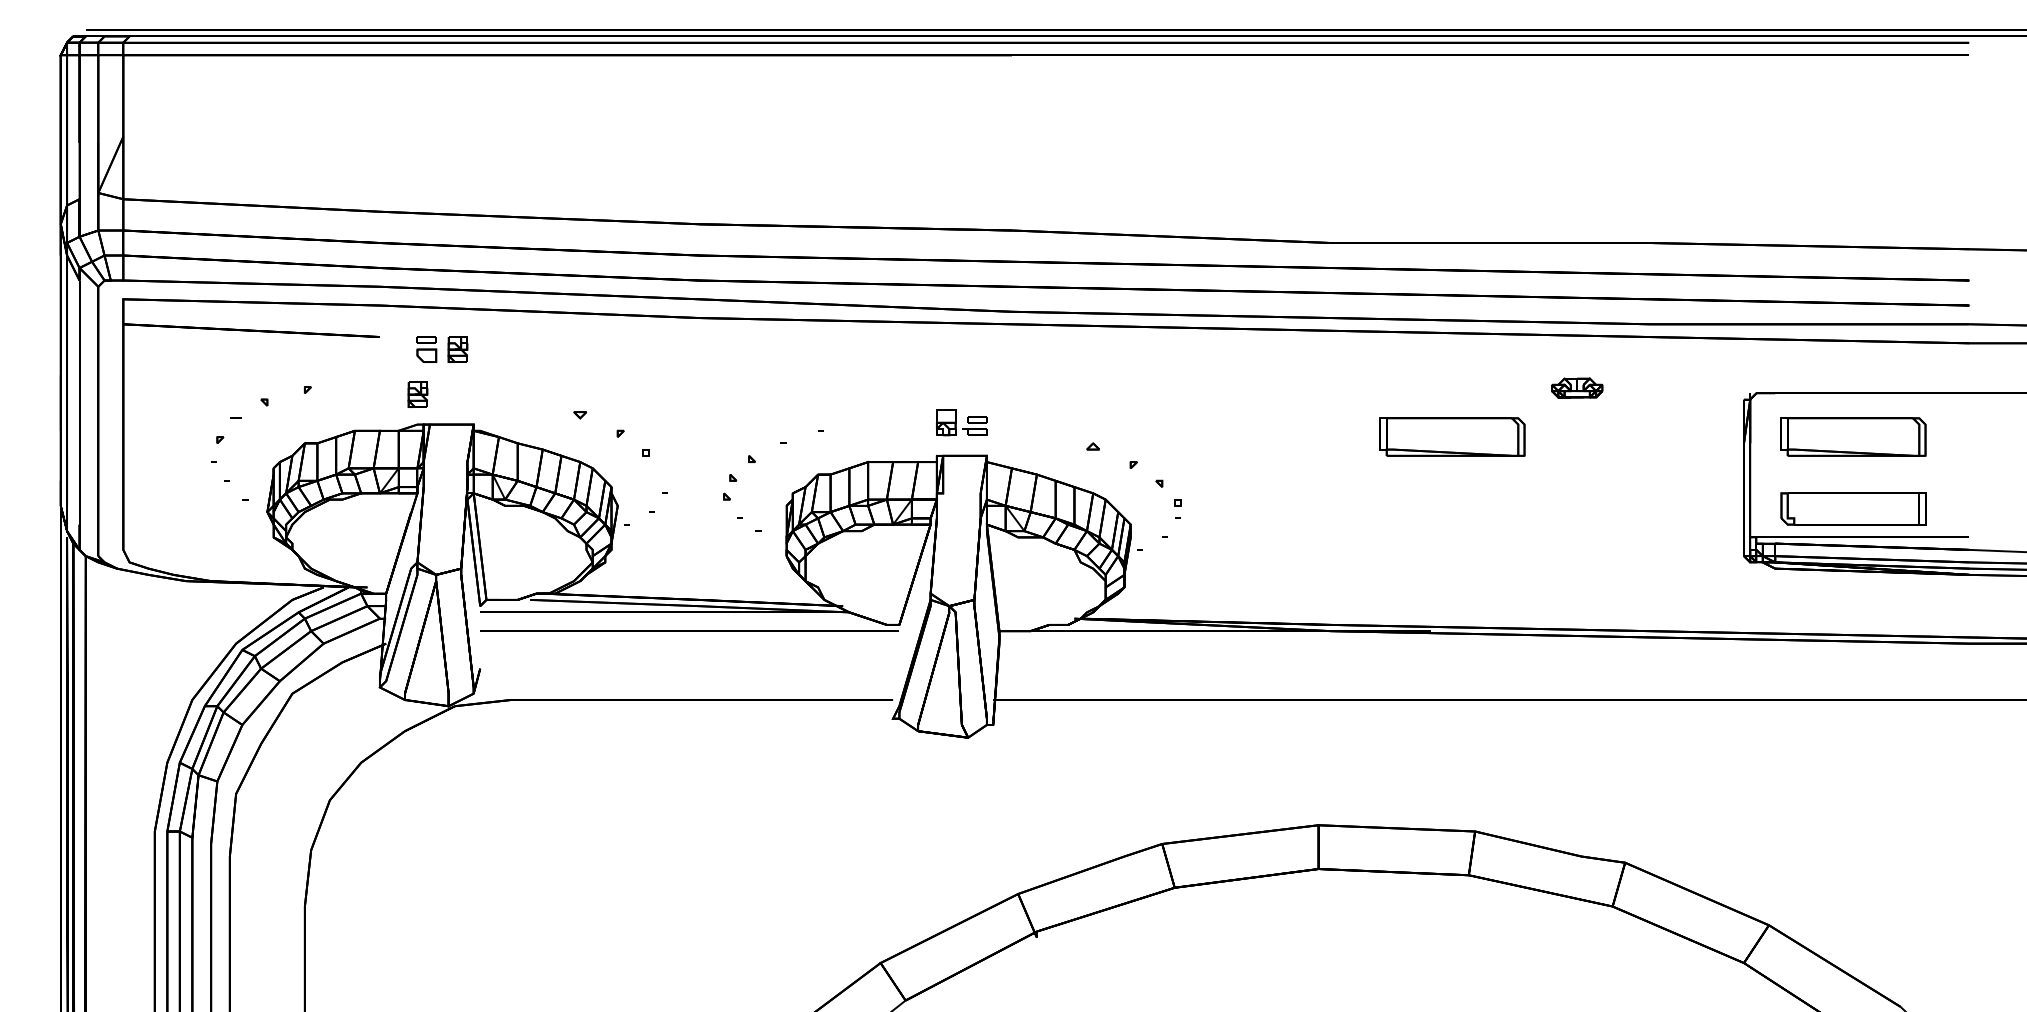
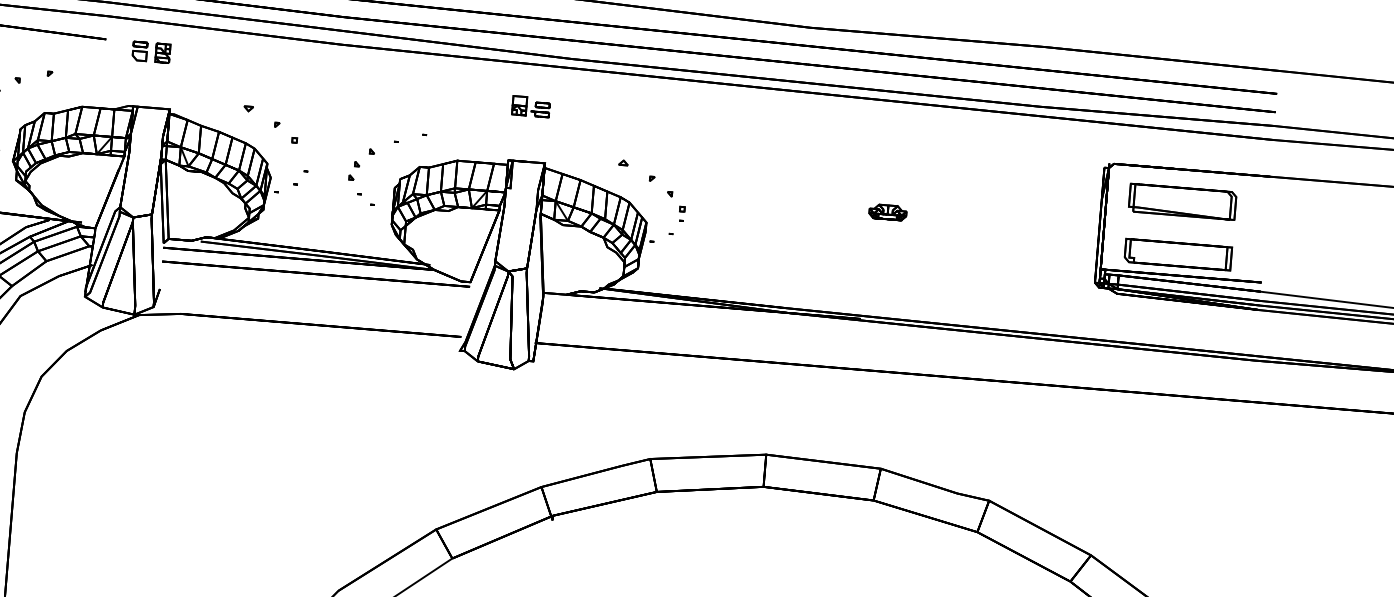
part: (1577, 387) -> (888, 212), moved
part: (417, 394) -> (130, 83), removed
part: (961, 422) -> (530, 106), moved
part: (1452, 436) -> (888, 177), removed

